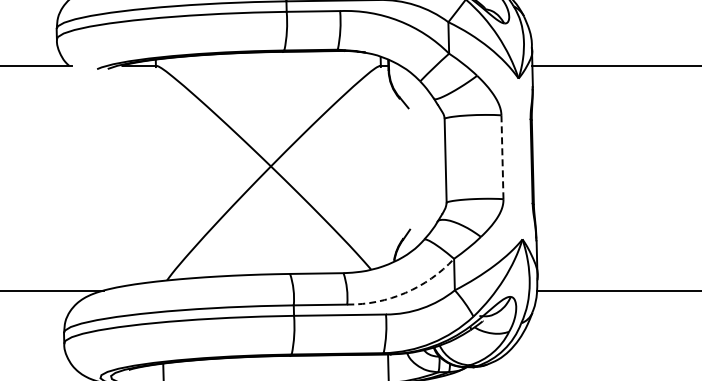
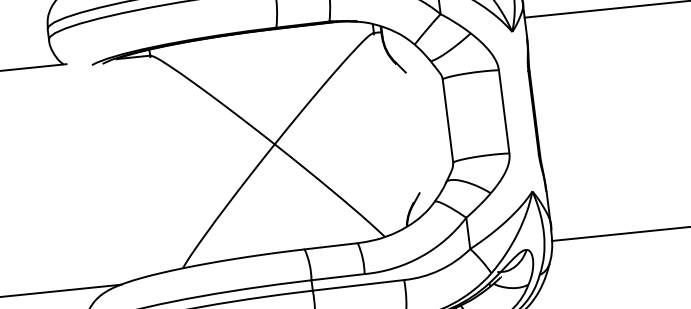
line: (502, 157) -> (504, 112), dashed -> solid
arc: (405, 292) -> (421, 256), dashed -> solid

